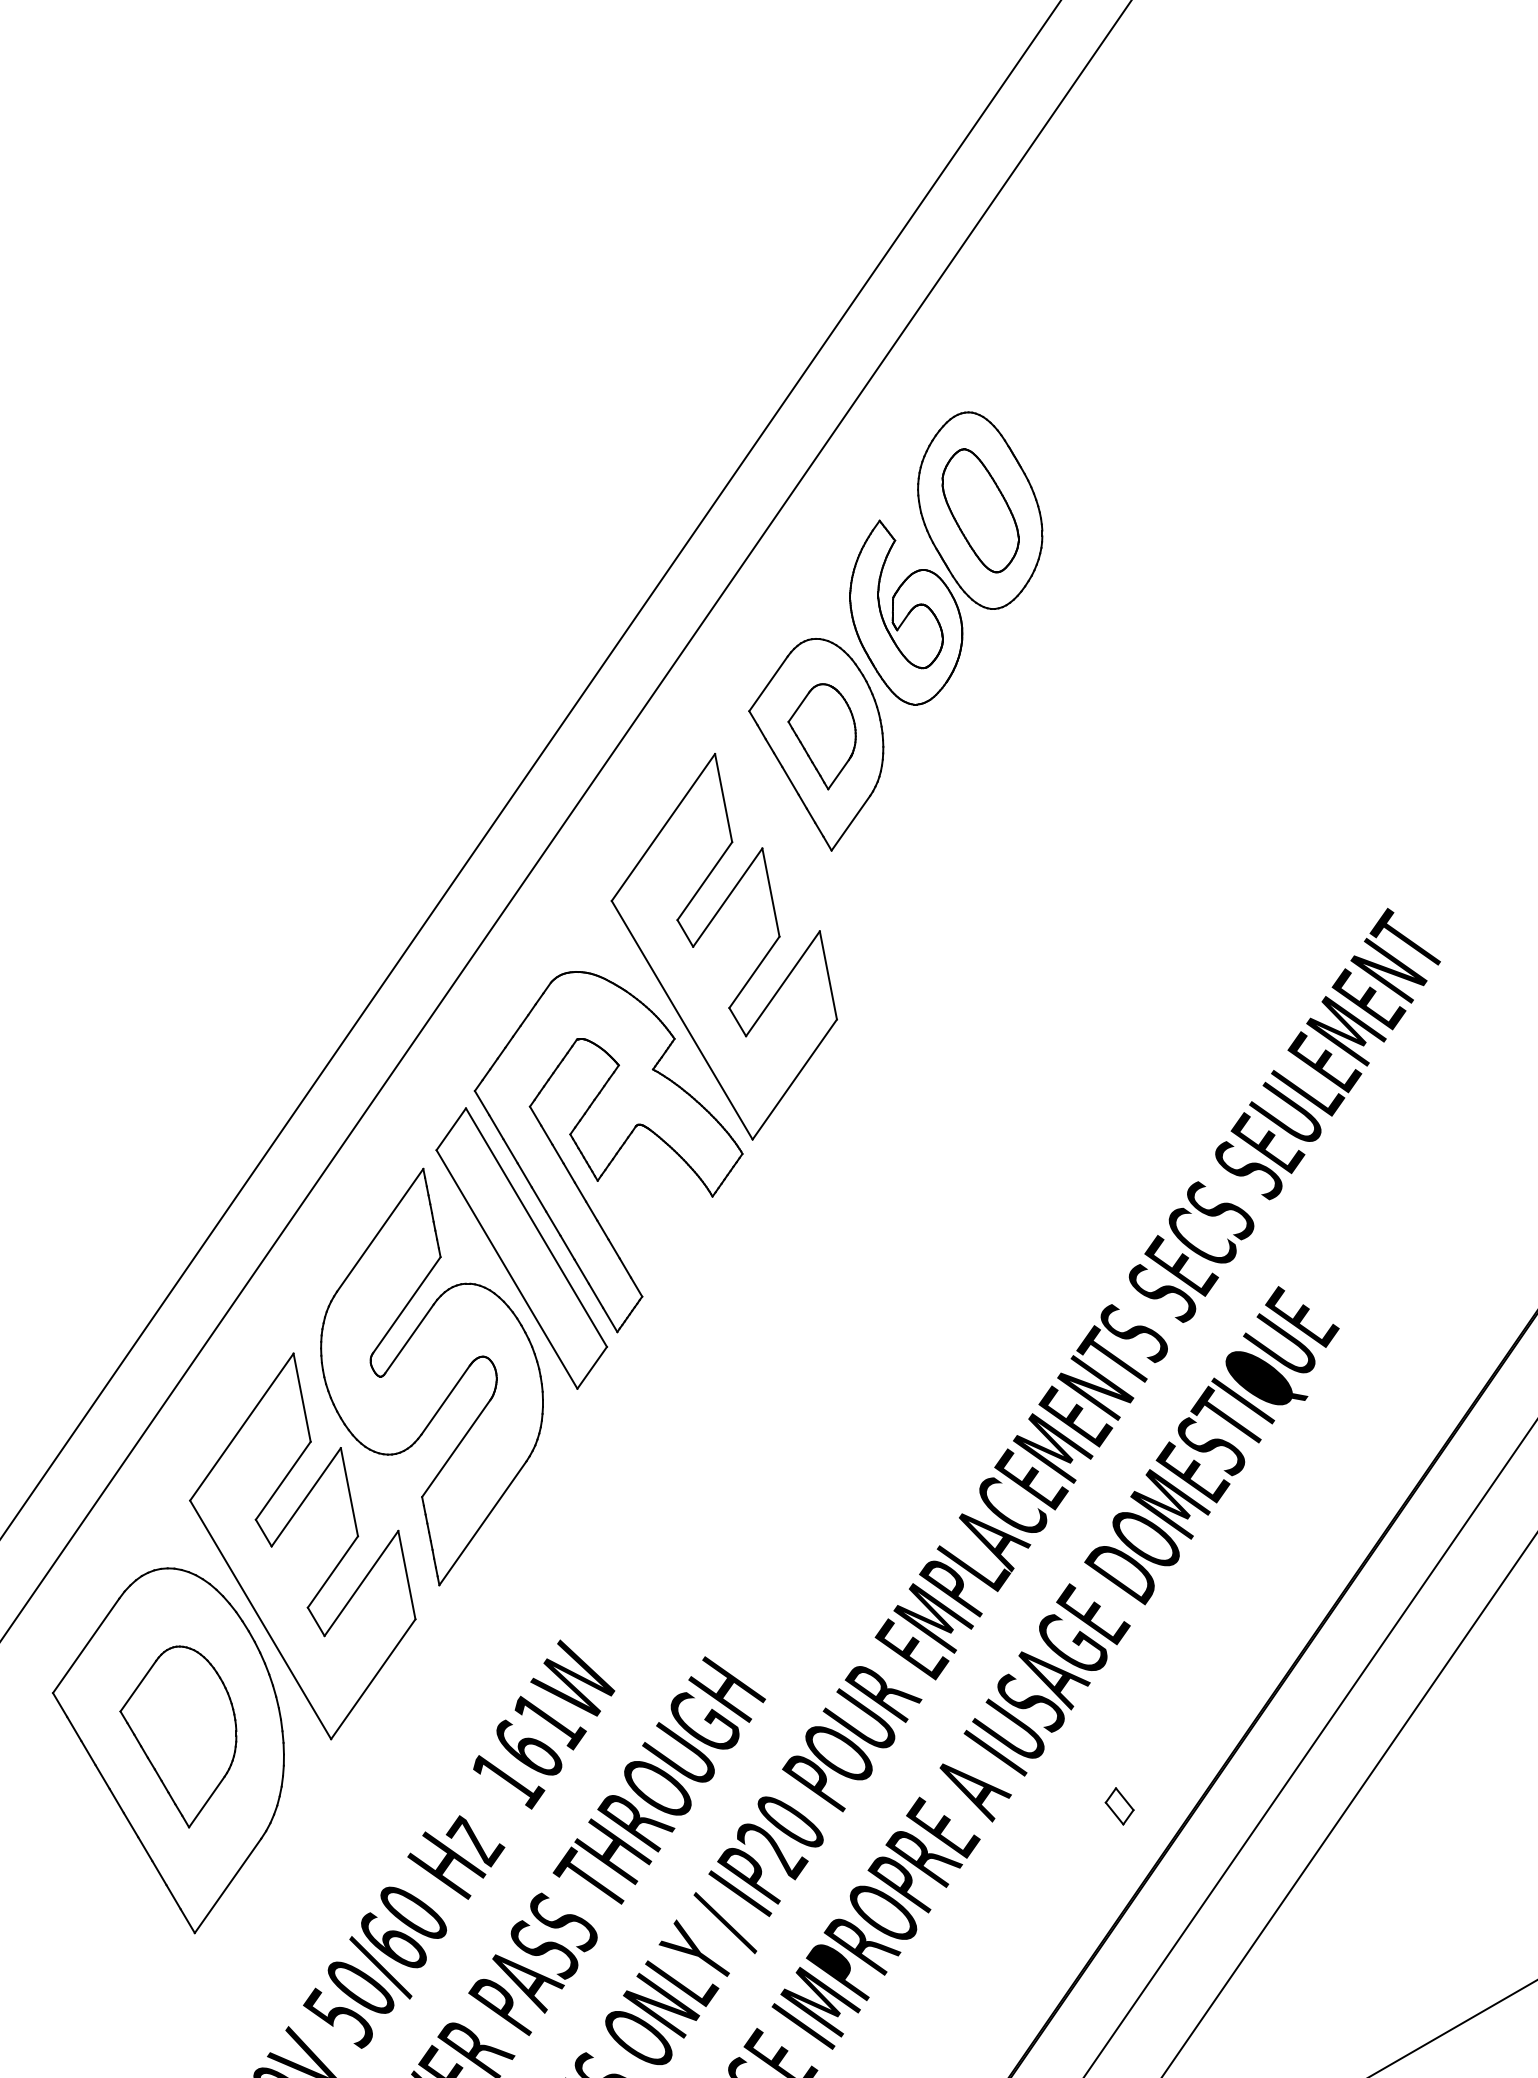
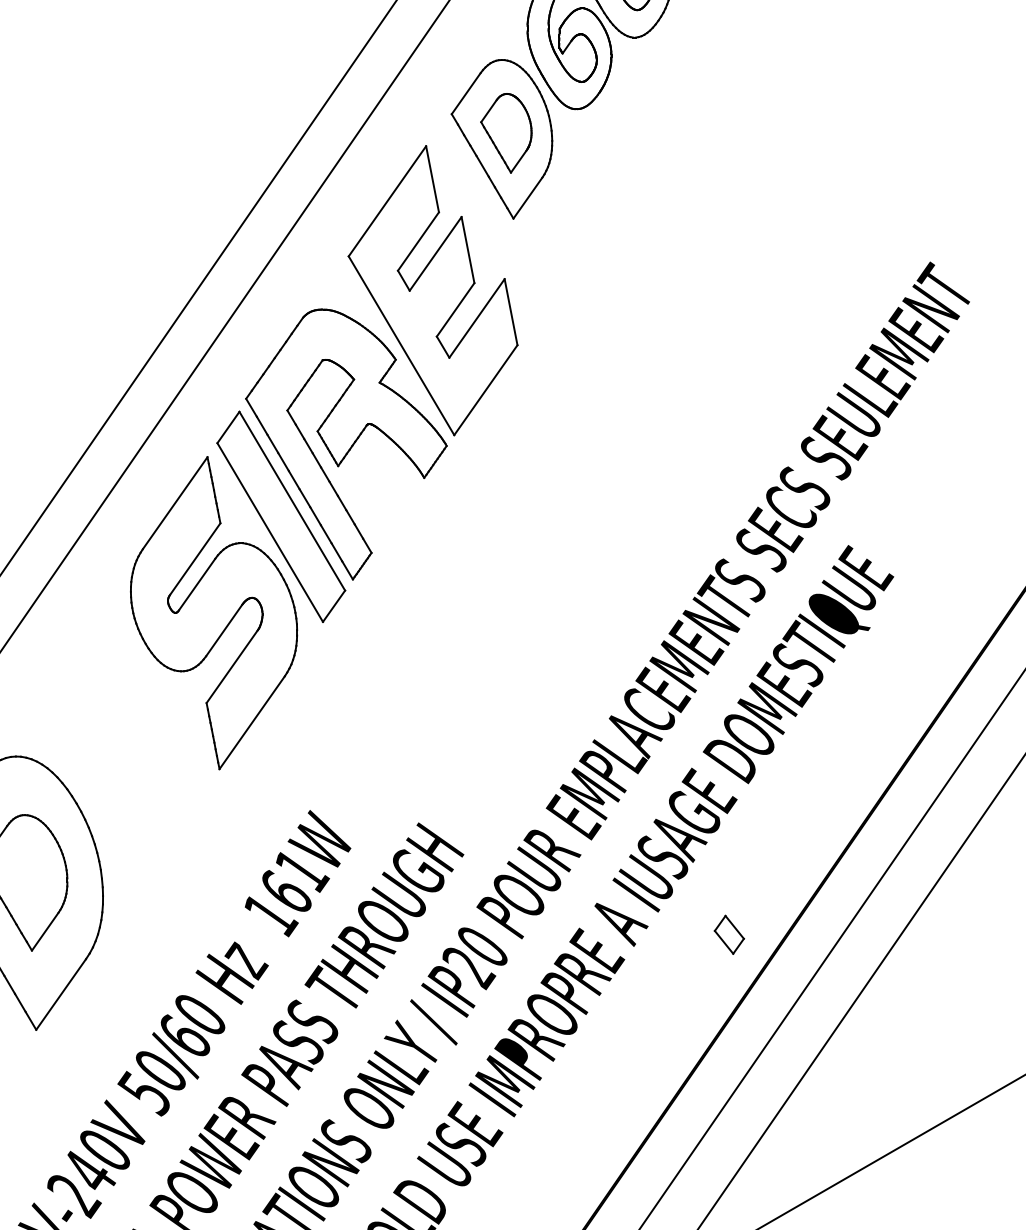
part: (302, 1546) -> (116, 740), removed
part: (1119, 1806) -> (729, 934), size x1.4

